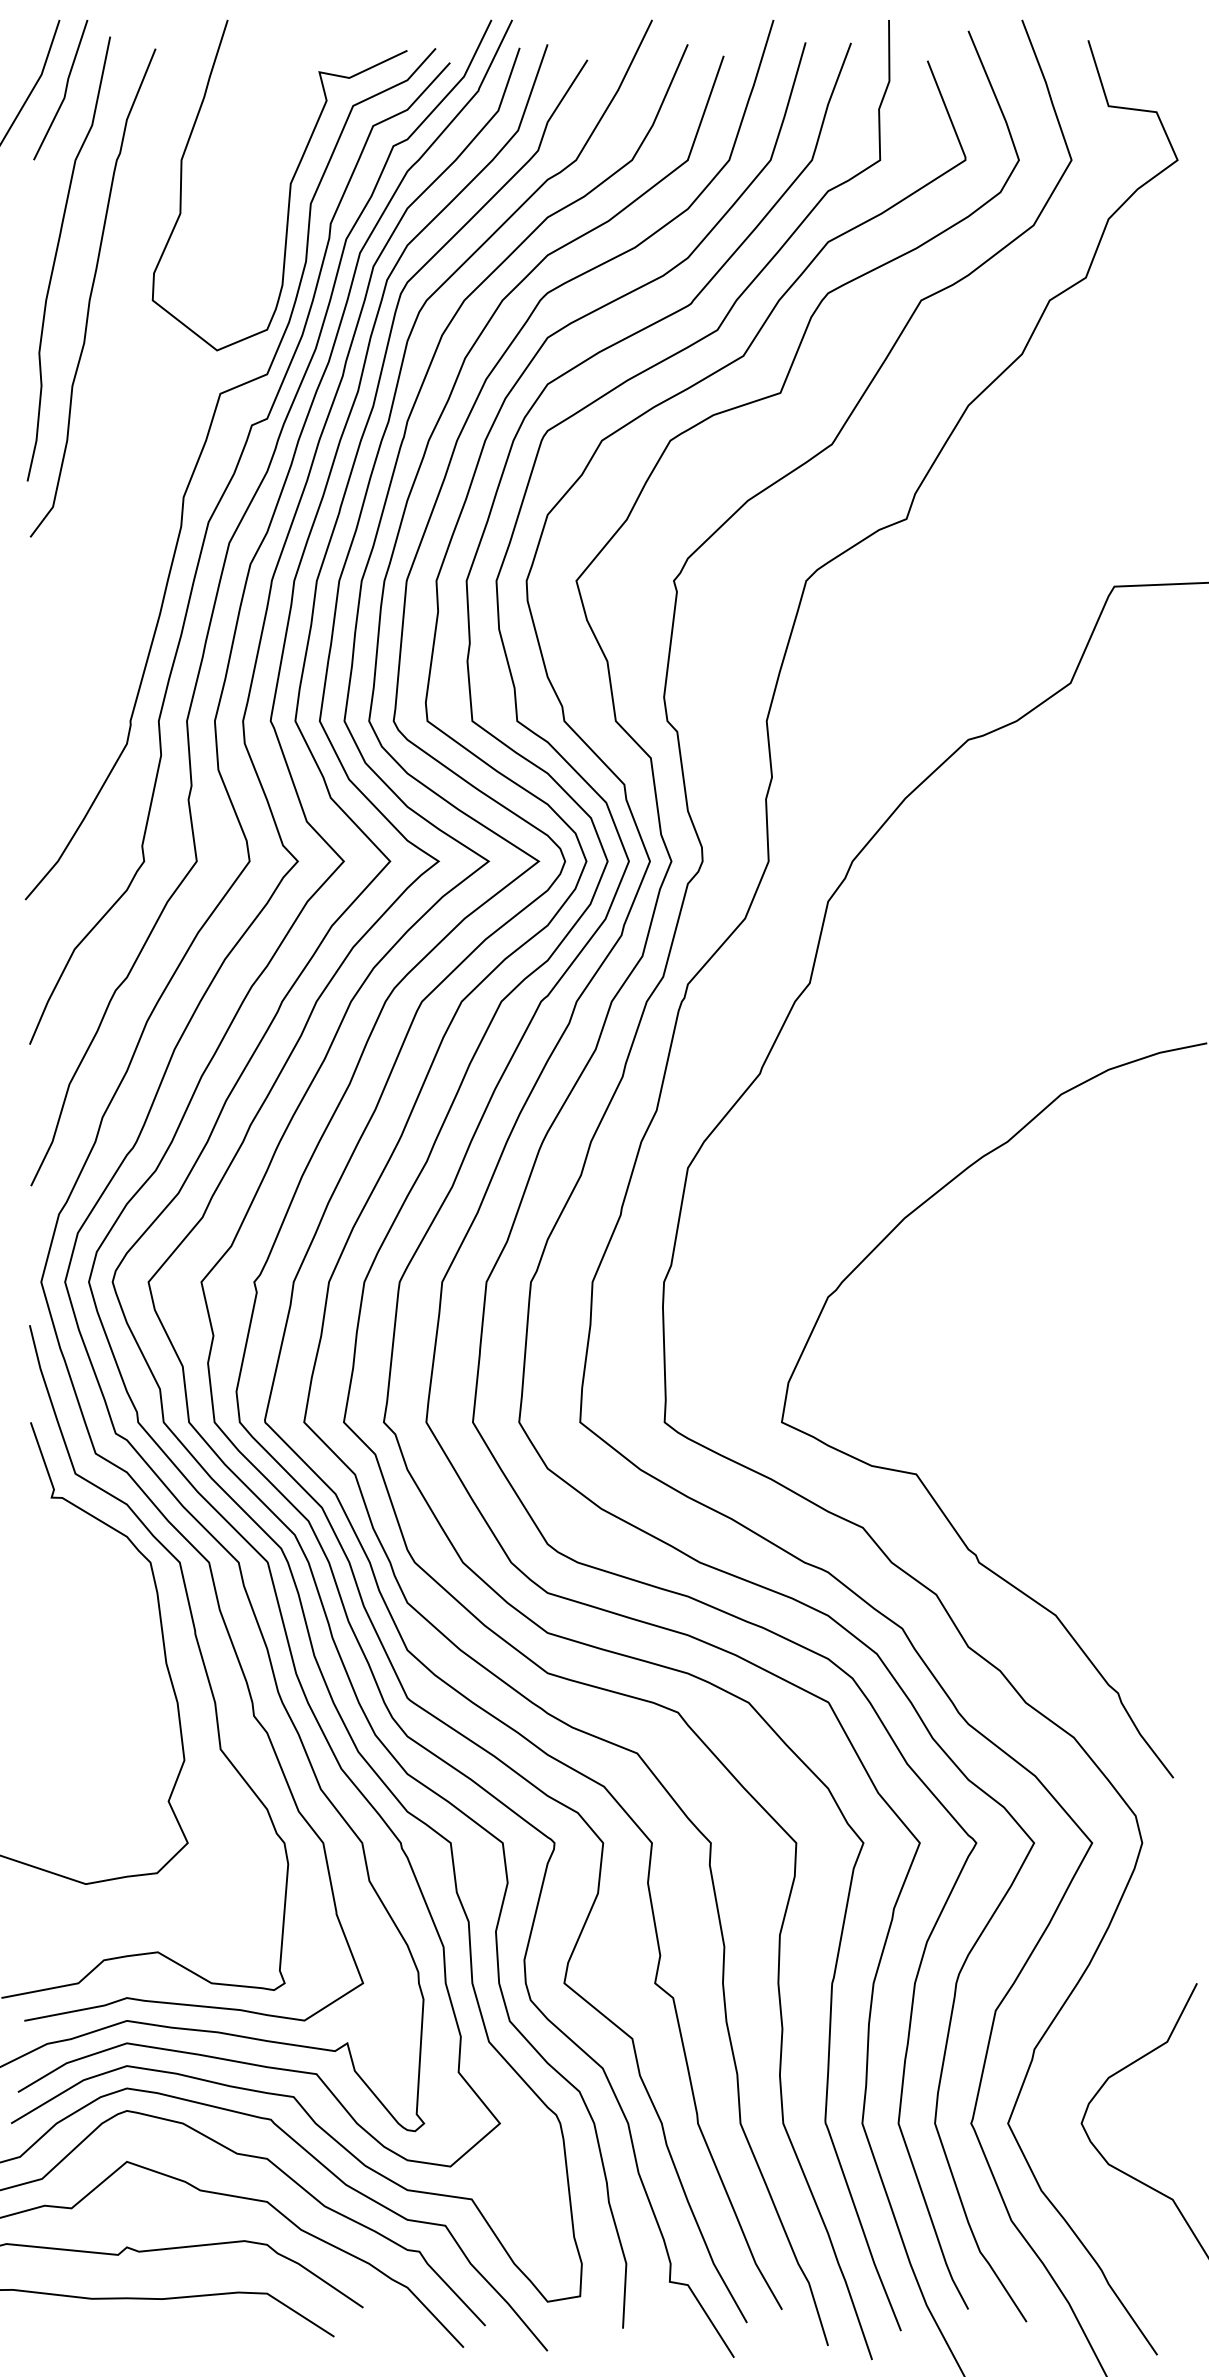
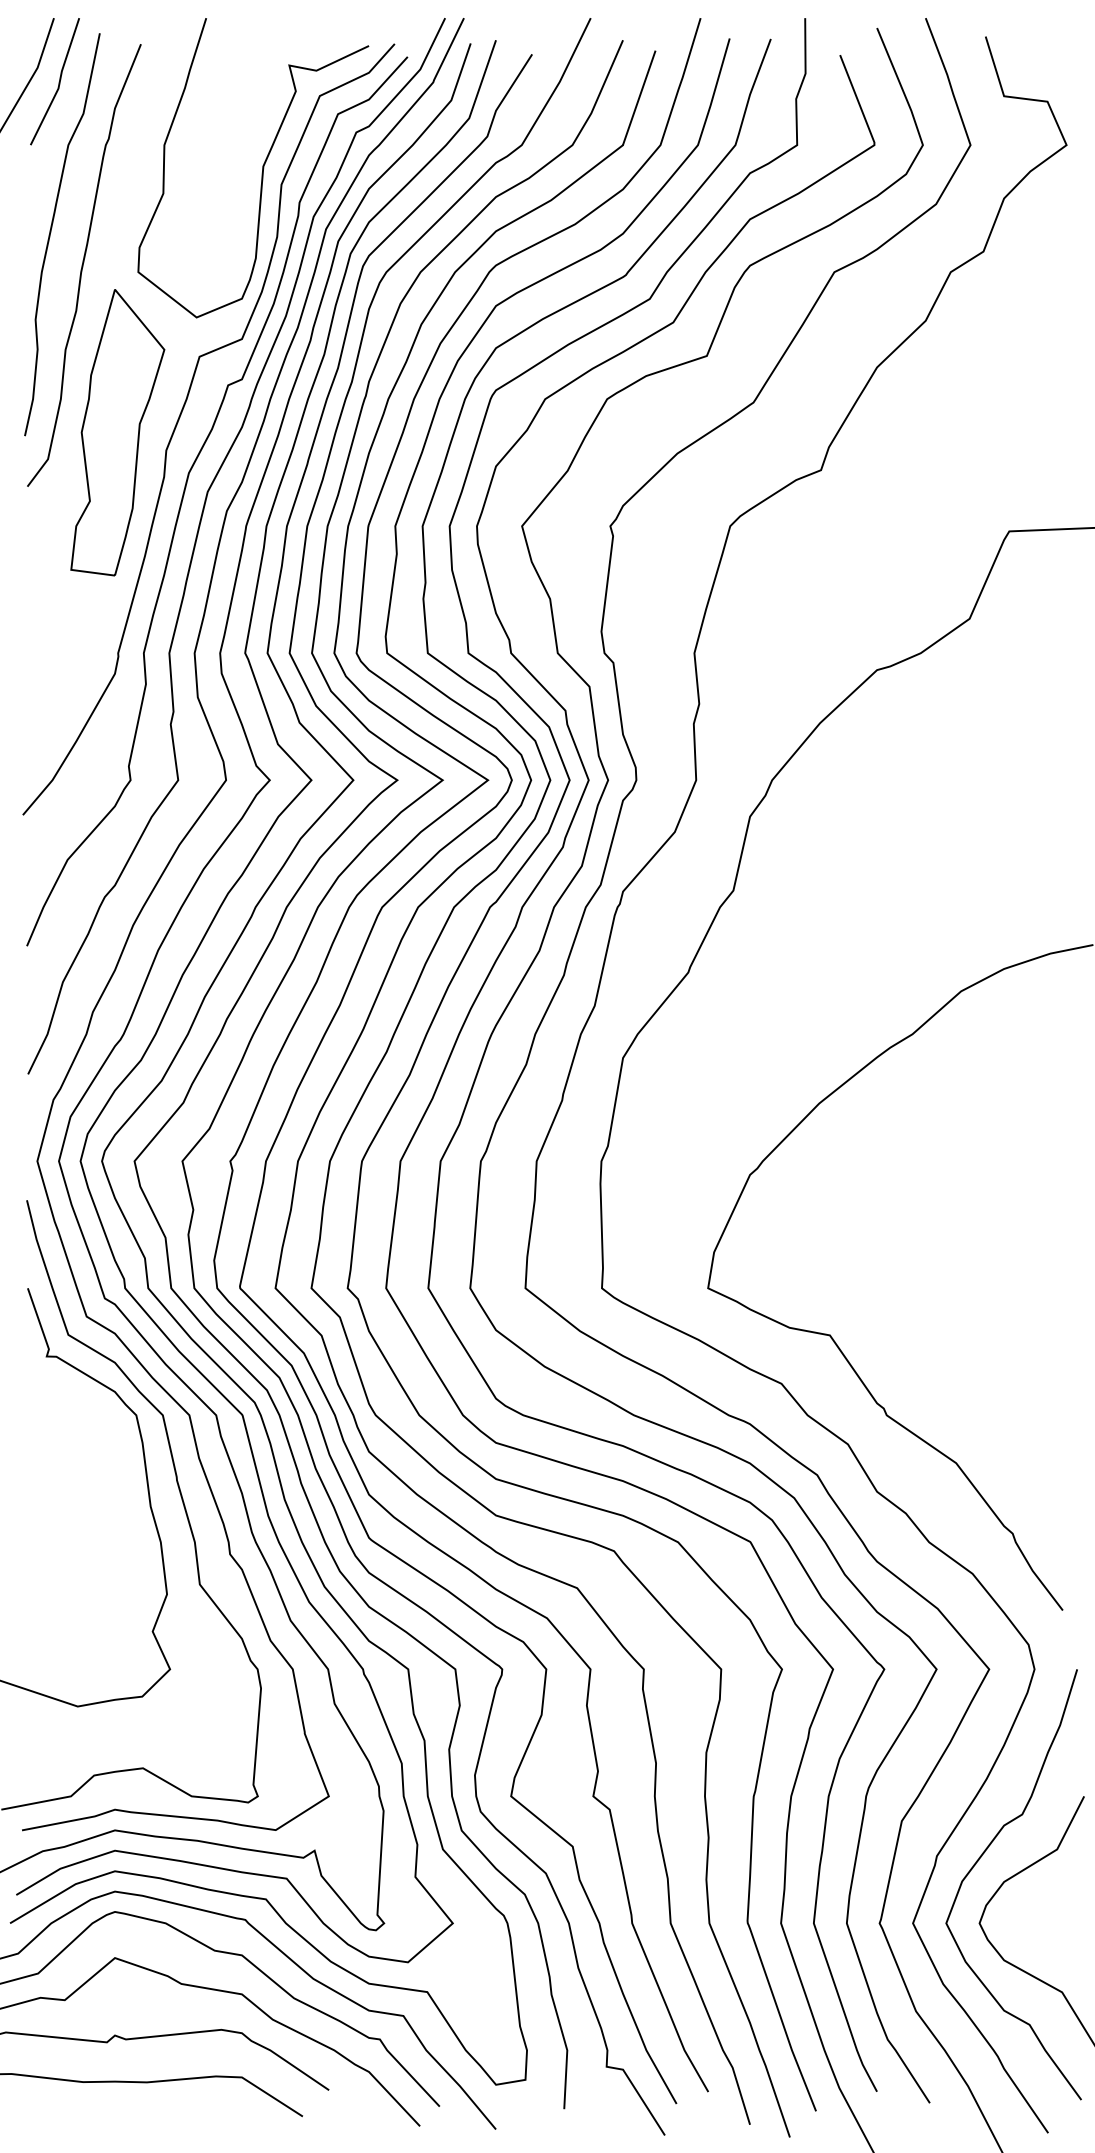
part: (129, 477) -> (117, 432), added
curve: (1082, 2052) -> (980, 1859), added

